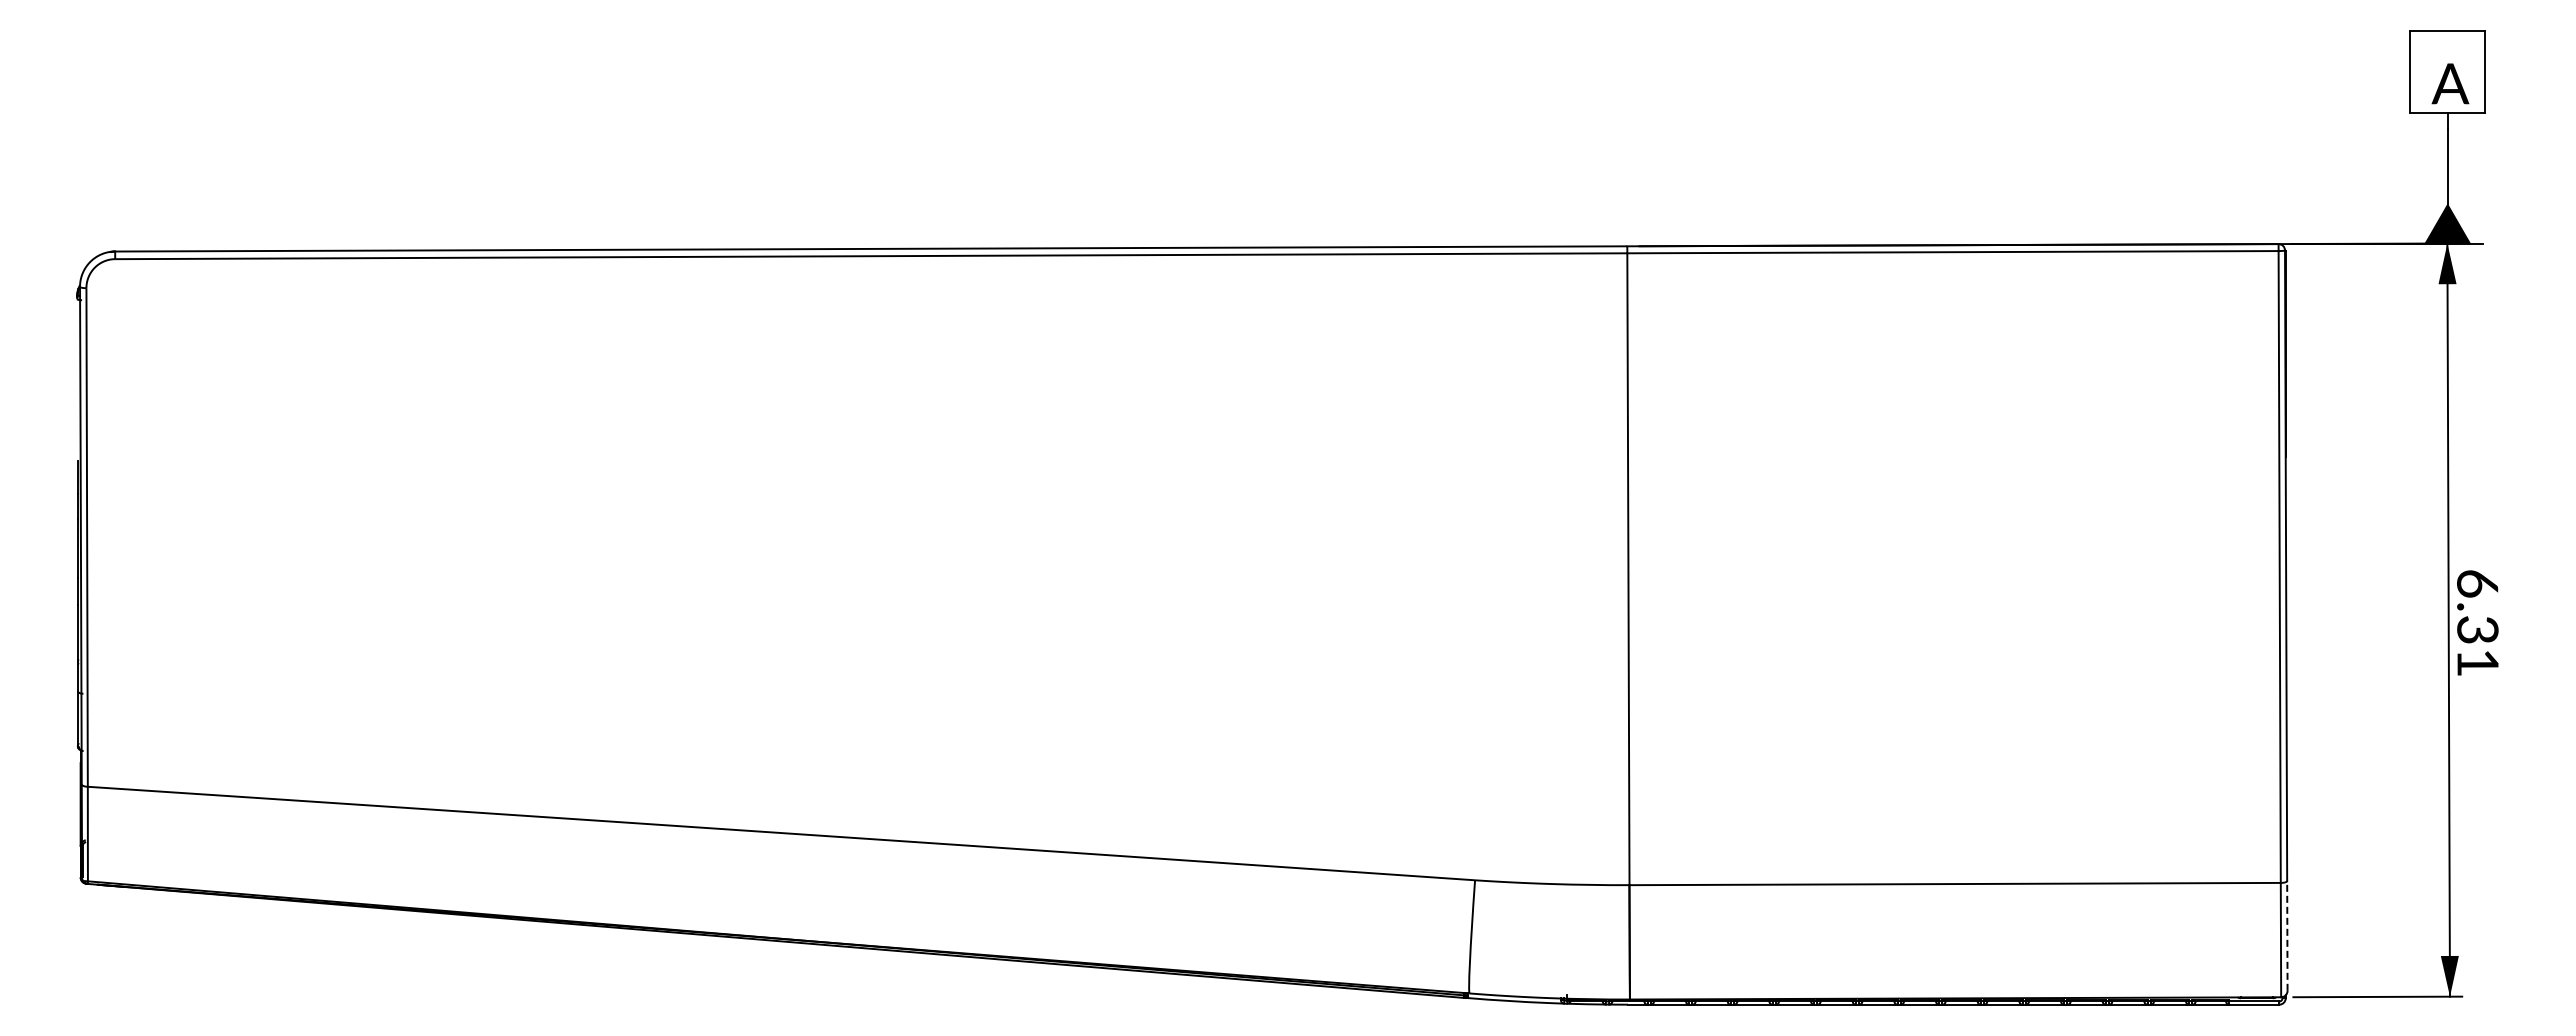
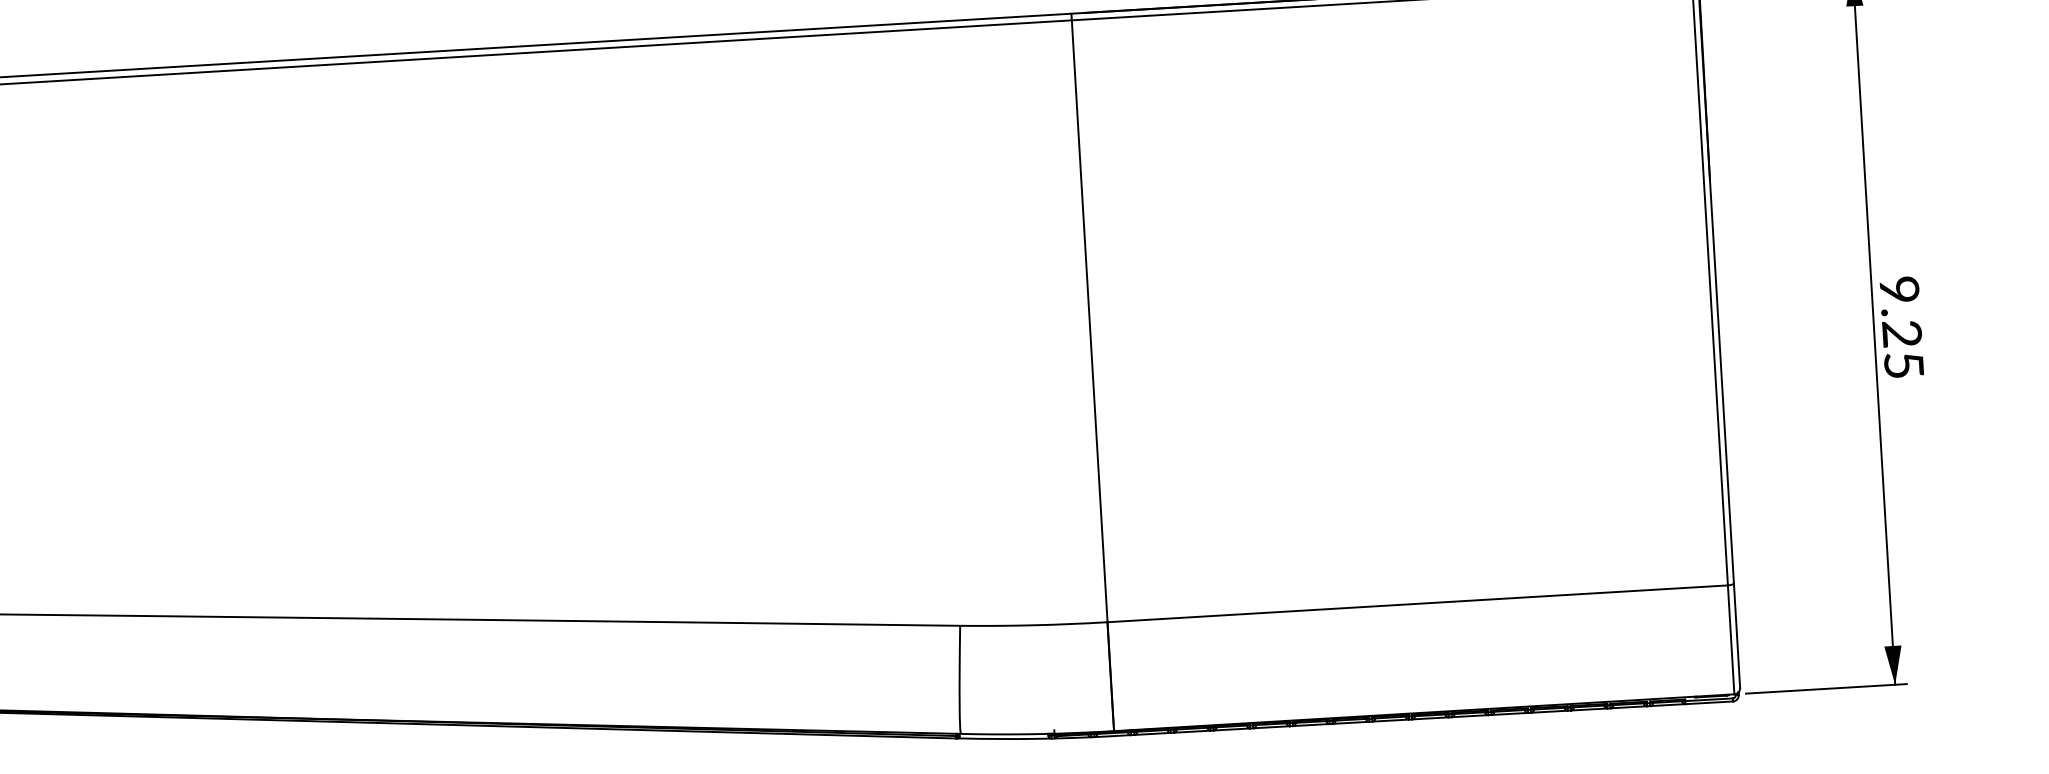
text: (2477, 622) -> (1901, 326), 6.31 -> 9.25
line: (2287, 935) -> (1737, 635), dashed -> solid

